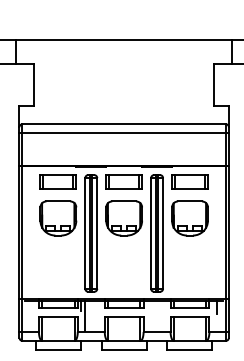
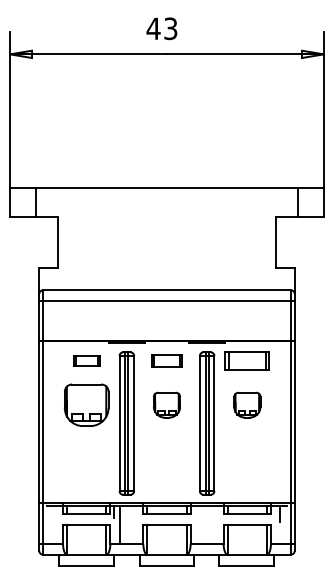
part: (58, 181) -> (86, 360), size x0.6
part: (123, 181) -> (166, 360), size x0.7
part: (123, 217) -> (166, 404), size x0.6
part: (190, 217) -> (247, 404), size x0.6

